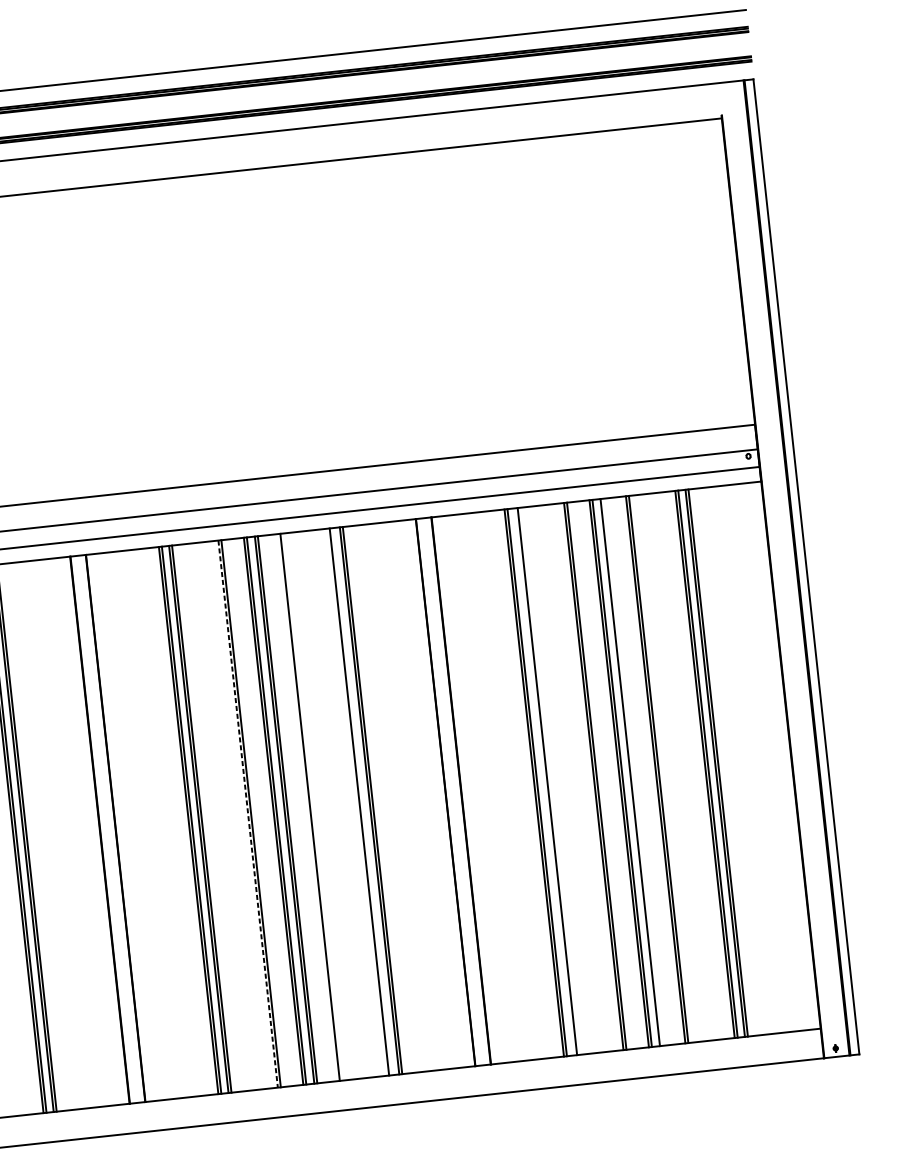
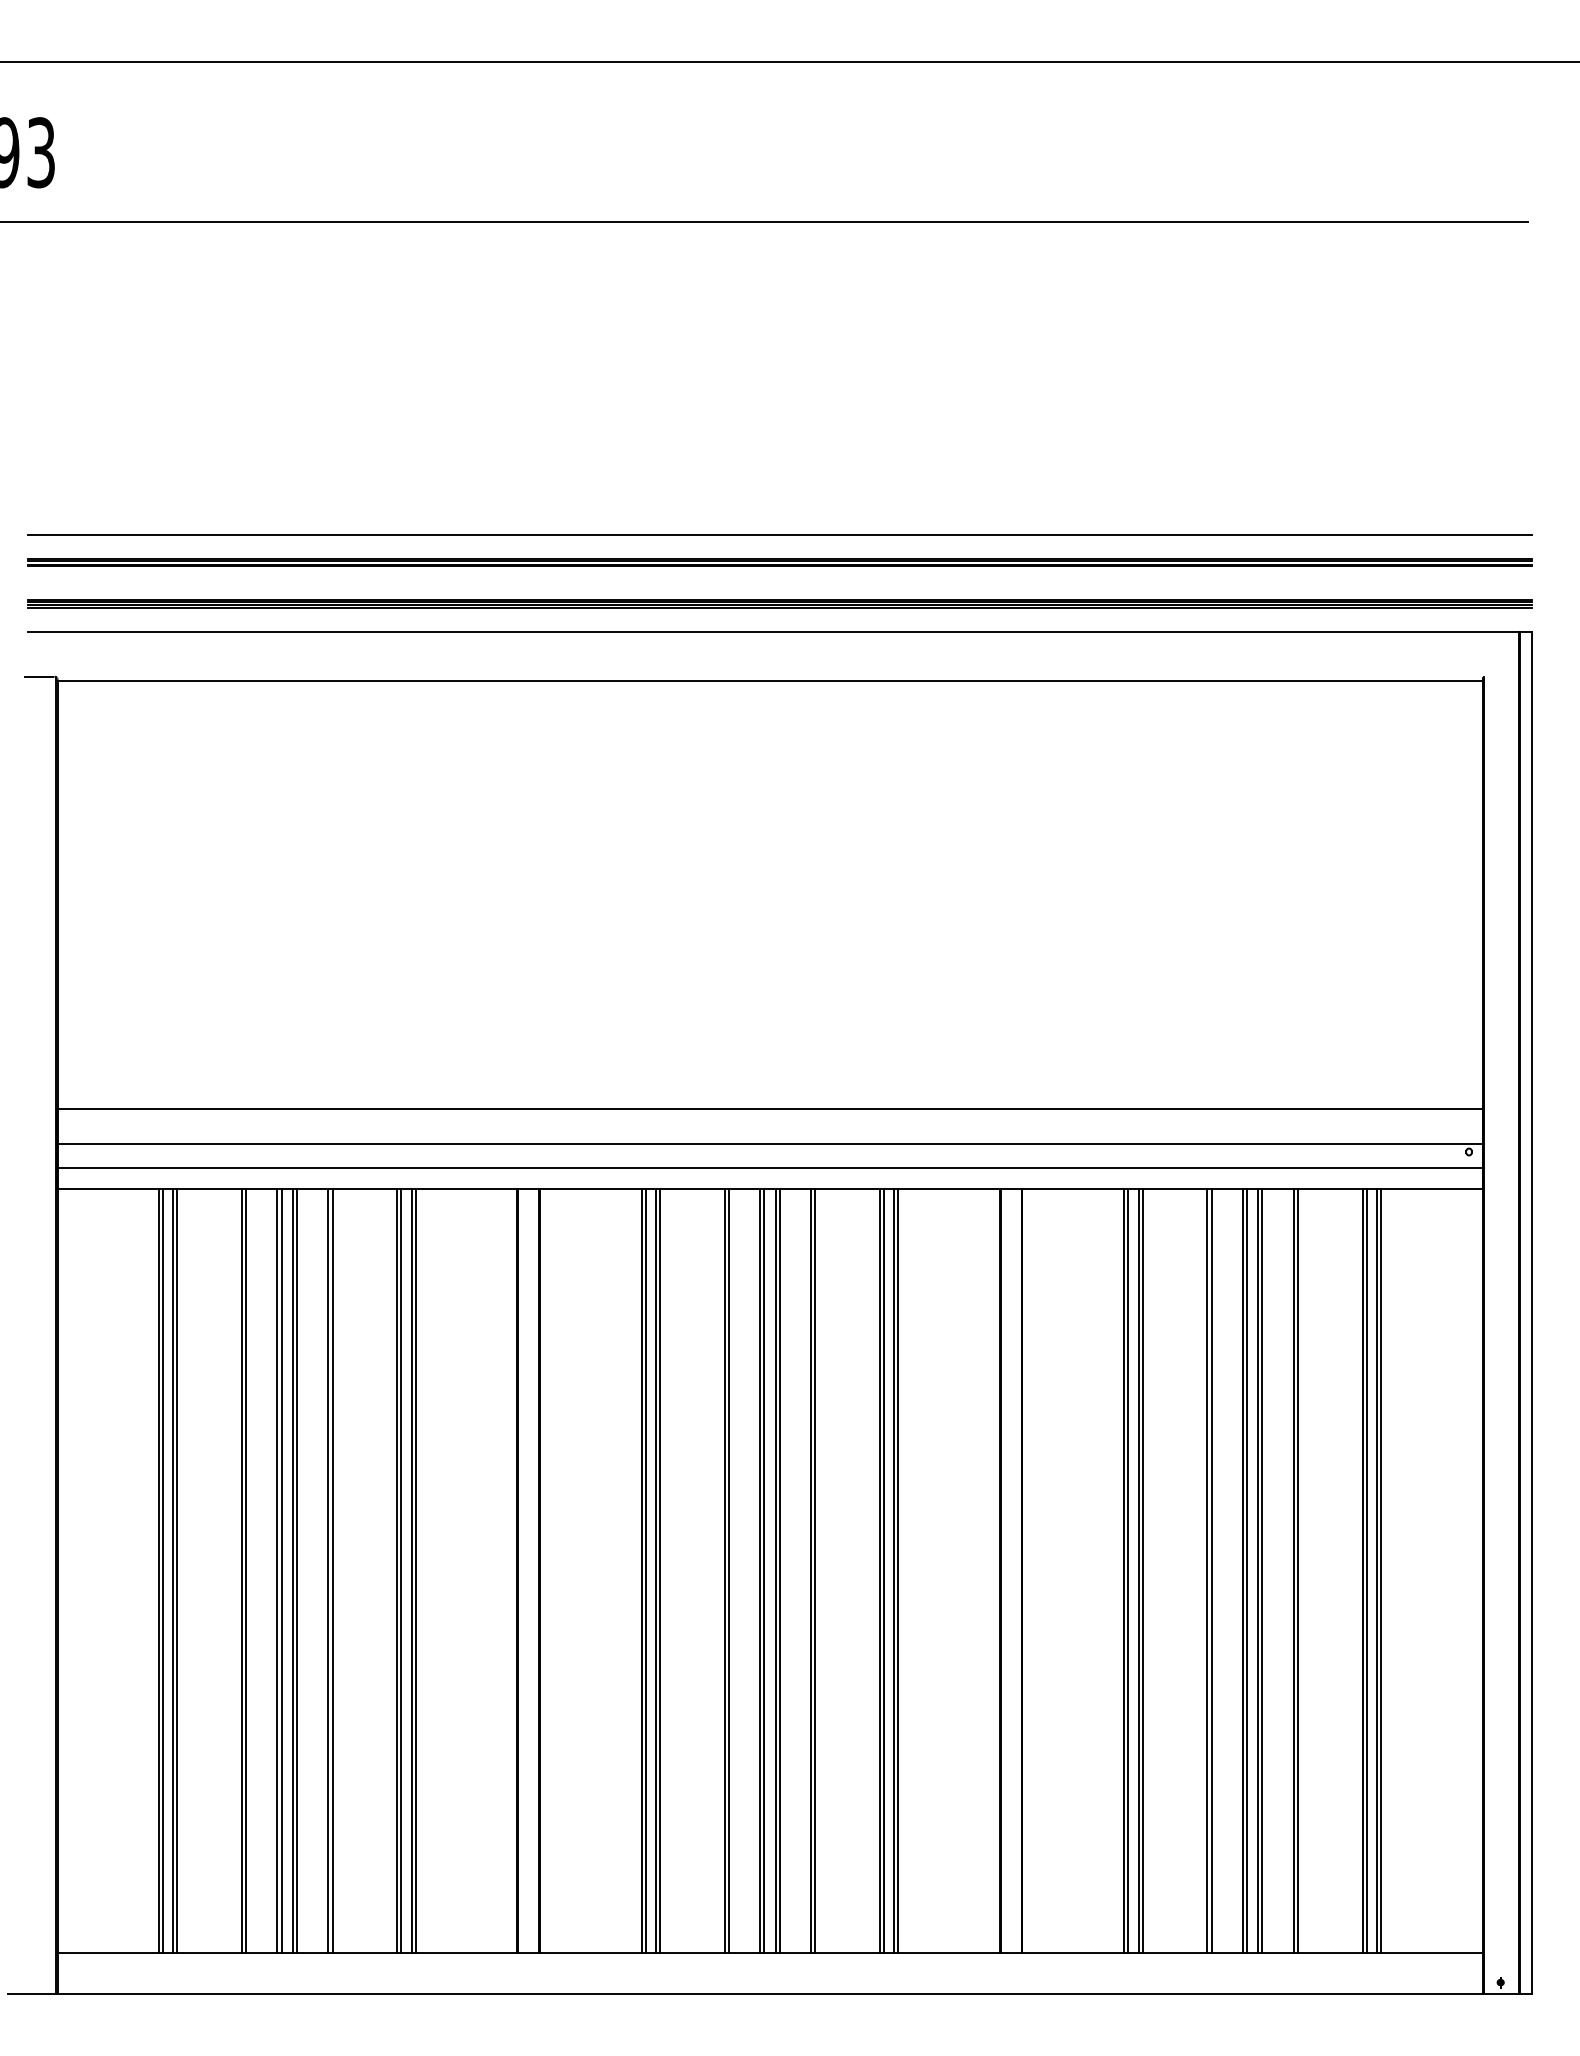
line: (633, 771) -> (1262, 1570), added
line: (544, 781) -> (1138, 1570), added
line: (362, 801) -> (884, 1570), added
line: (313, 806) -> (815, 1570), added
line: (248, 814) -> (724, 1571), dashed -> solid

